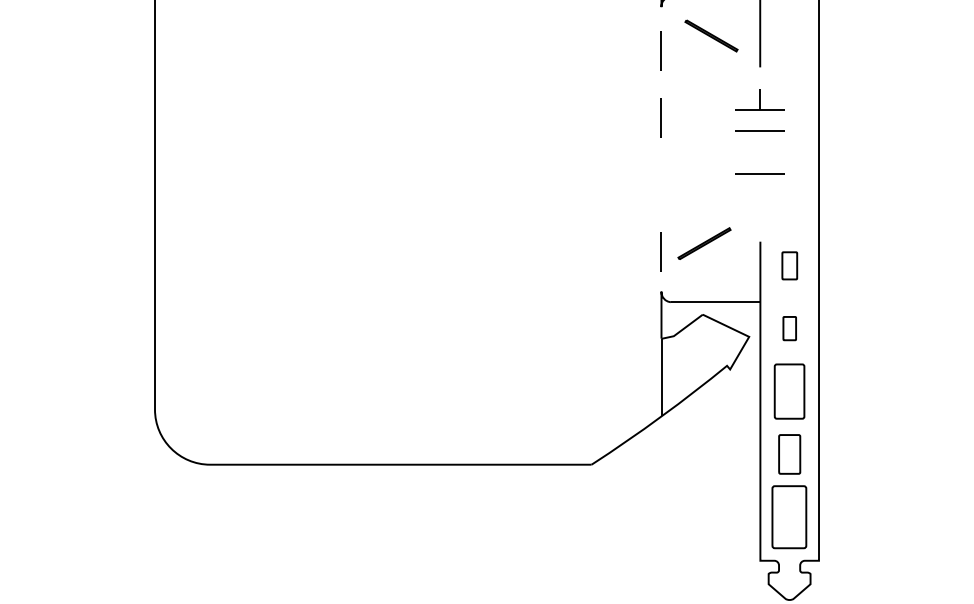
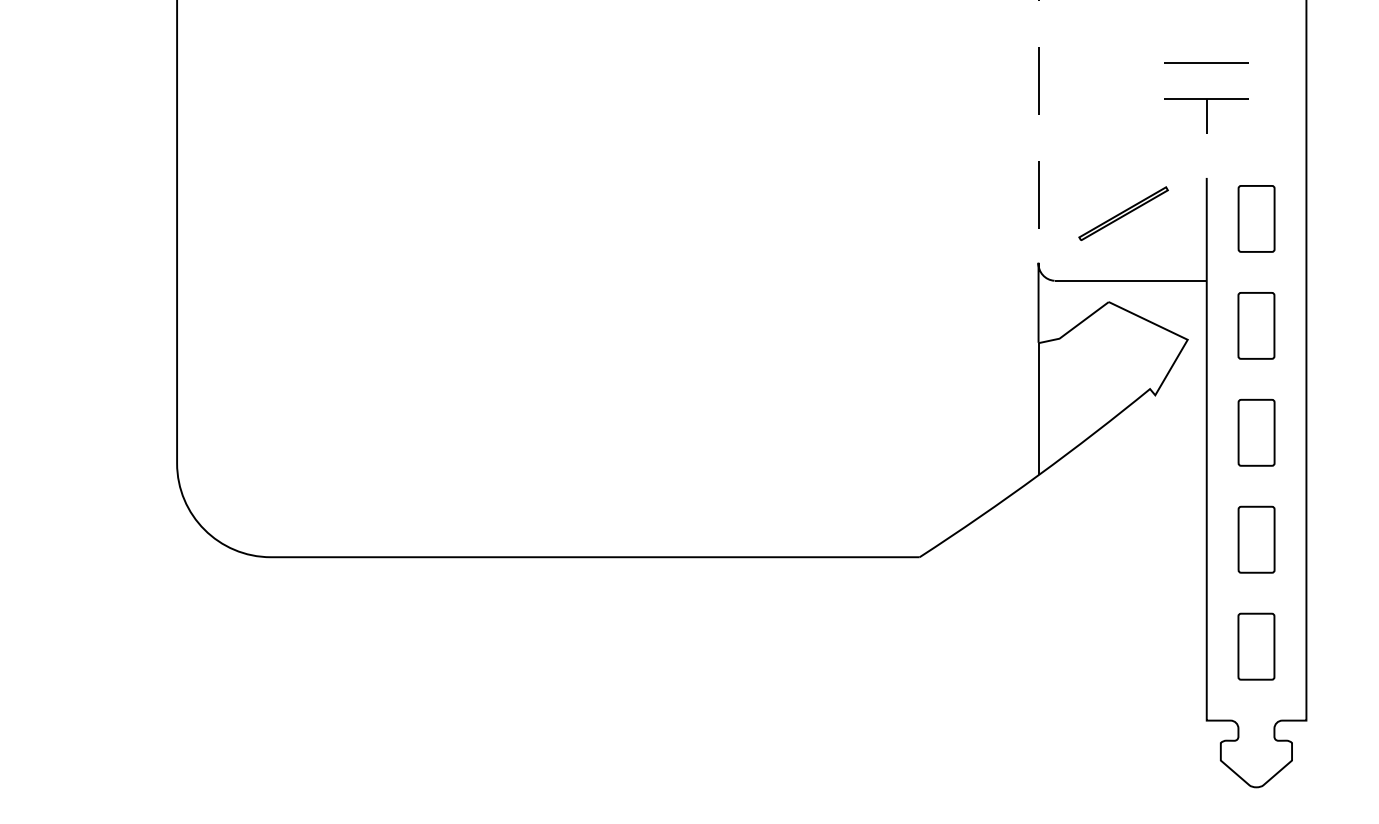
line: (660, 184) -> (1036, 80), added
part: (759, 204) -> (1205, 114), added
part: (704, 243) -> (1123, 213), moved
part: (789, 265) -> (1256, 218), size x1.43
part: (789, 328) -> (1256, 325), size x1.67
part: (789, 391) -> (1256, 432), size x0.71
part: (789, 517) -> (1256, 647), size x0.62

